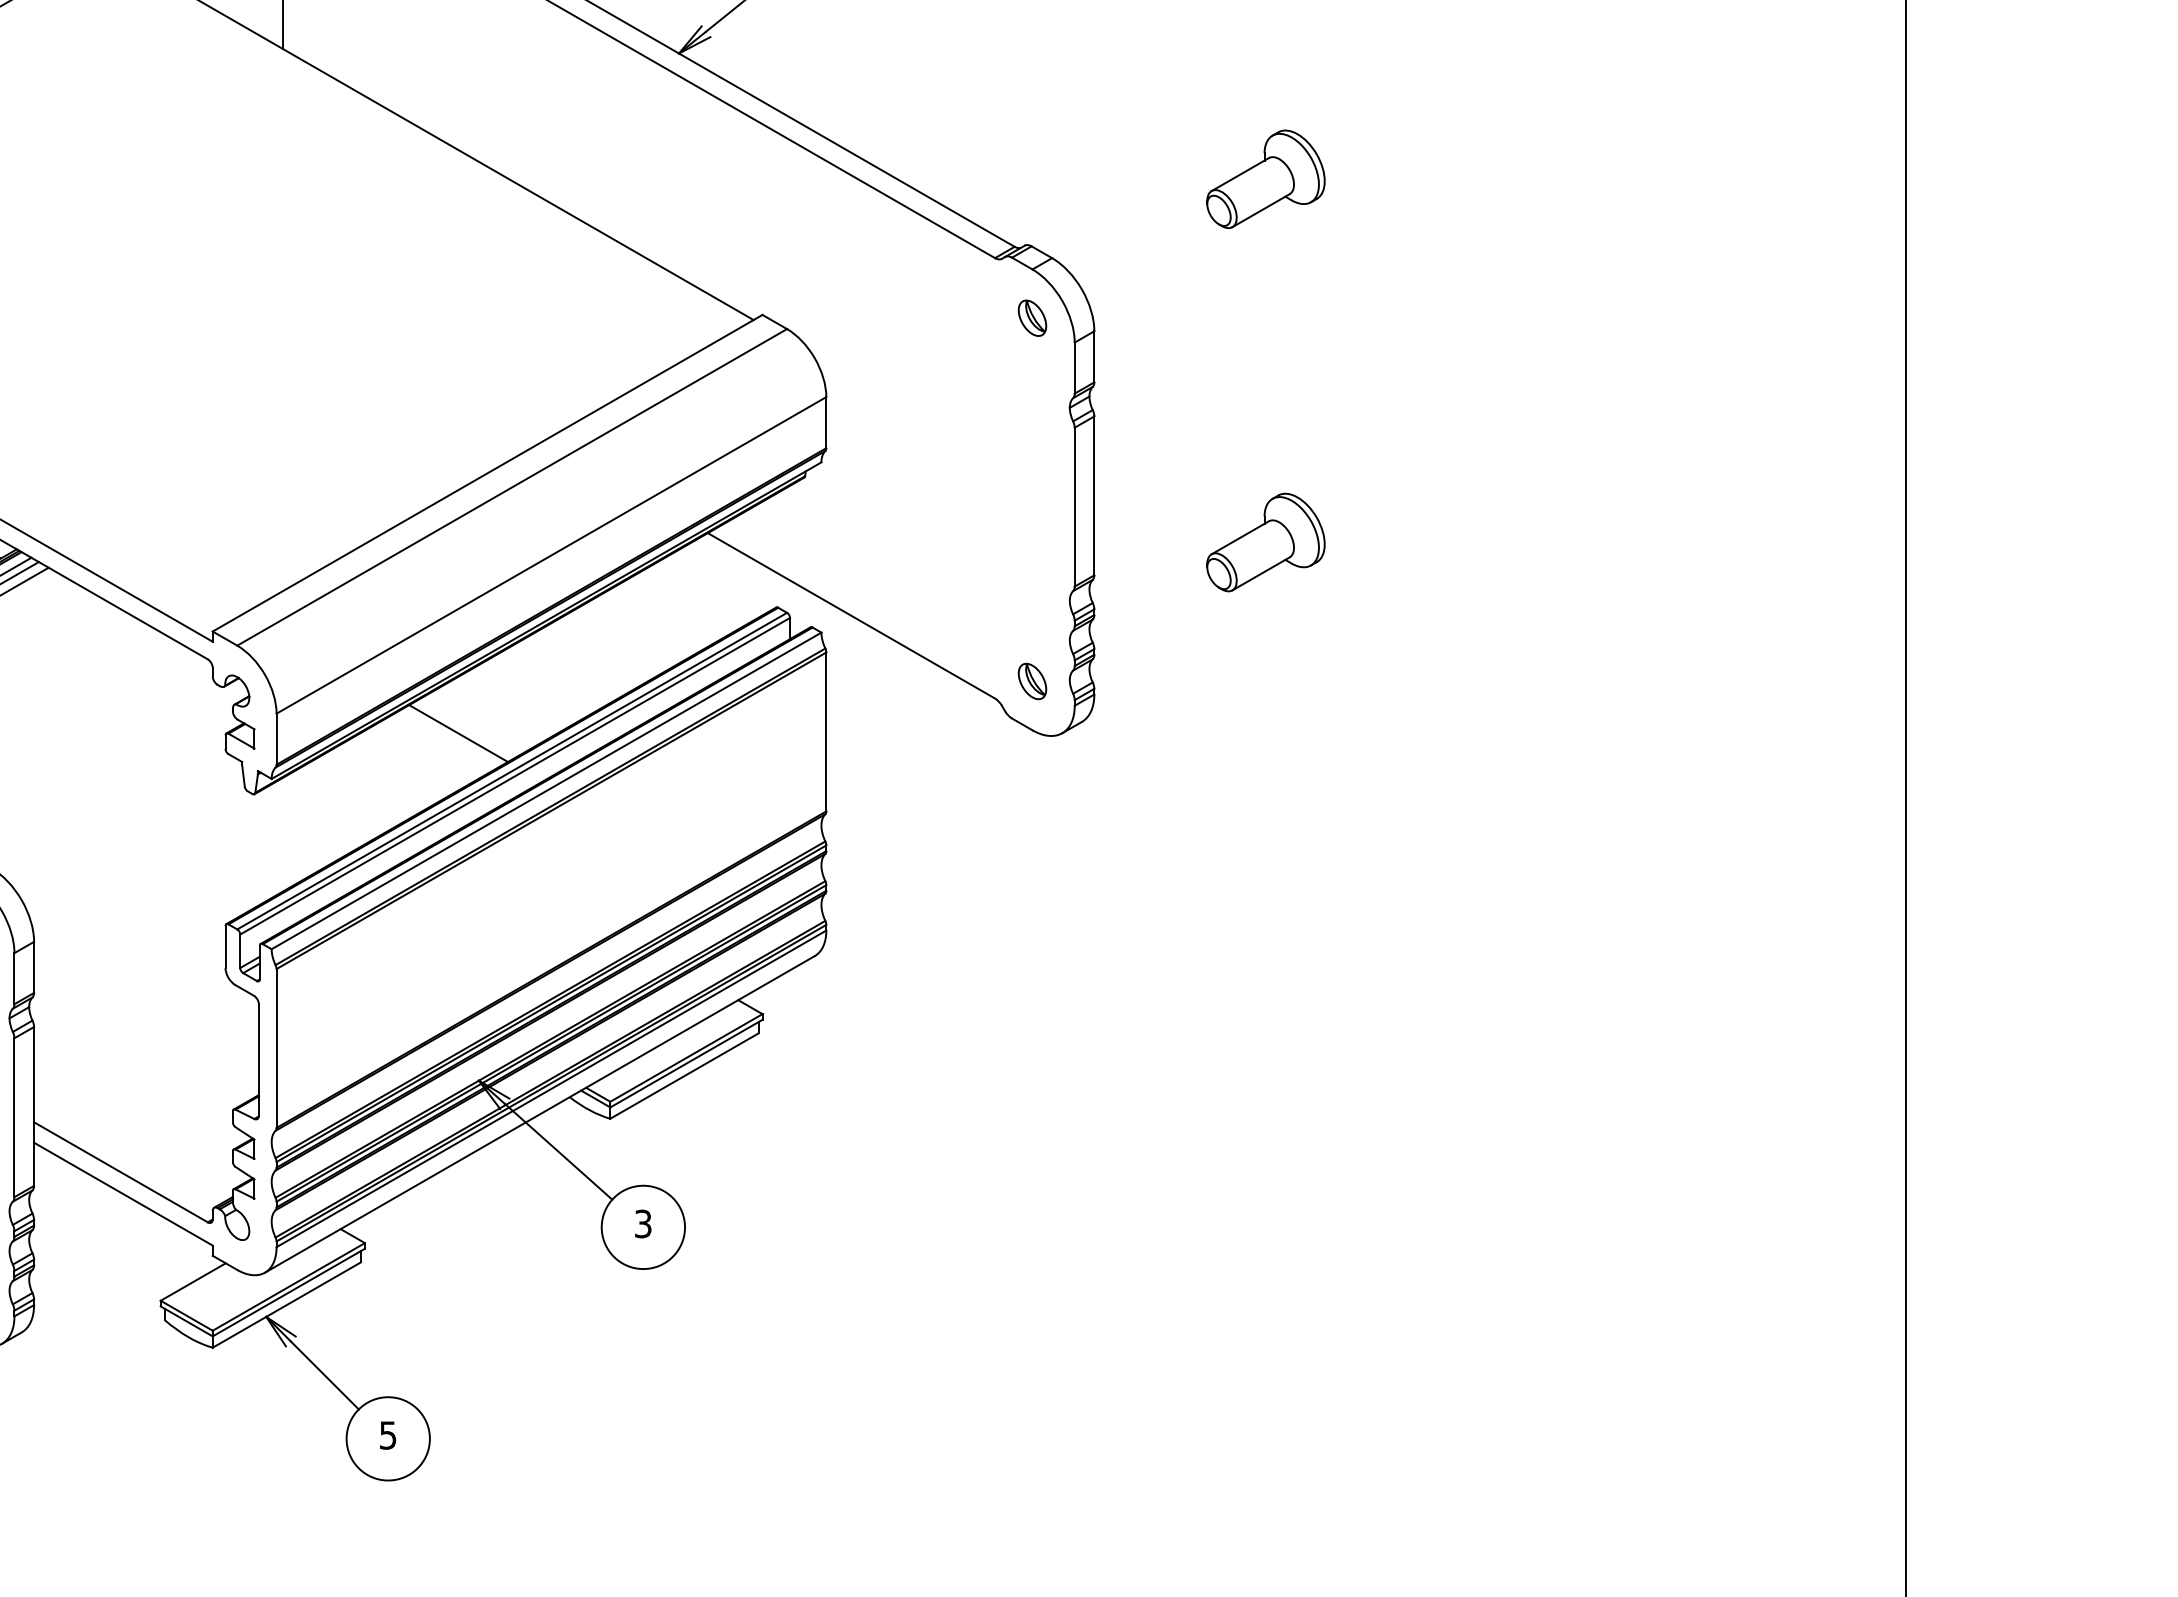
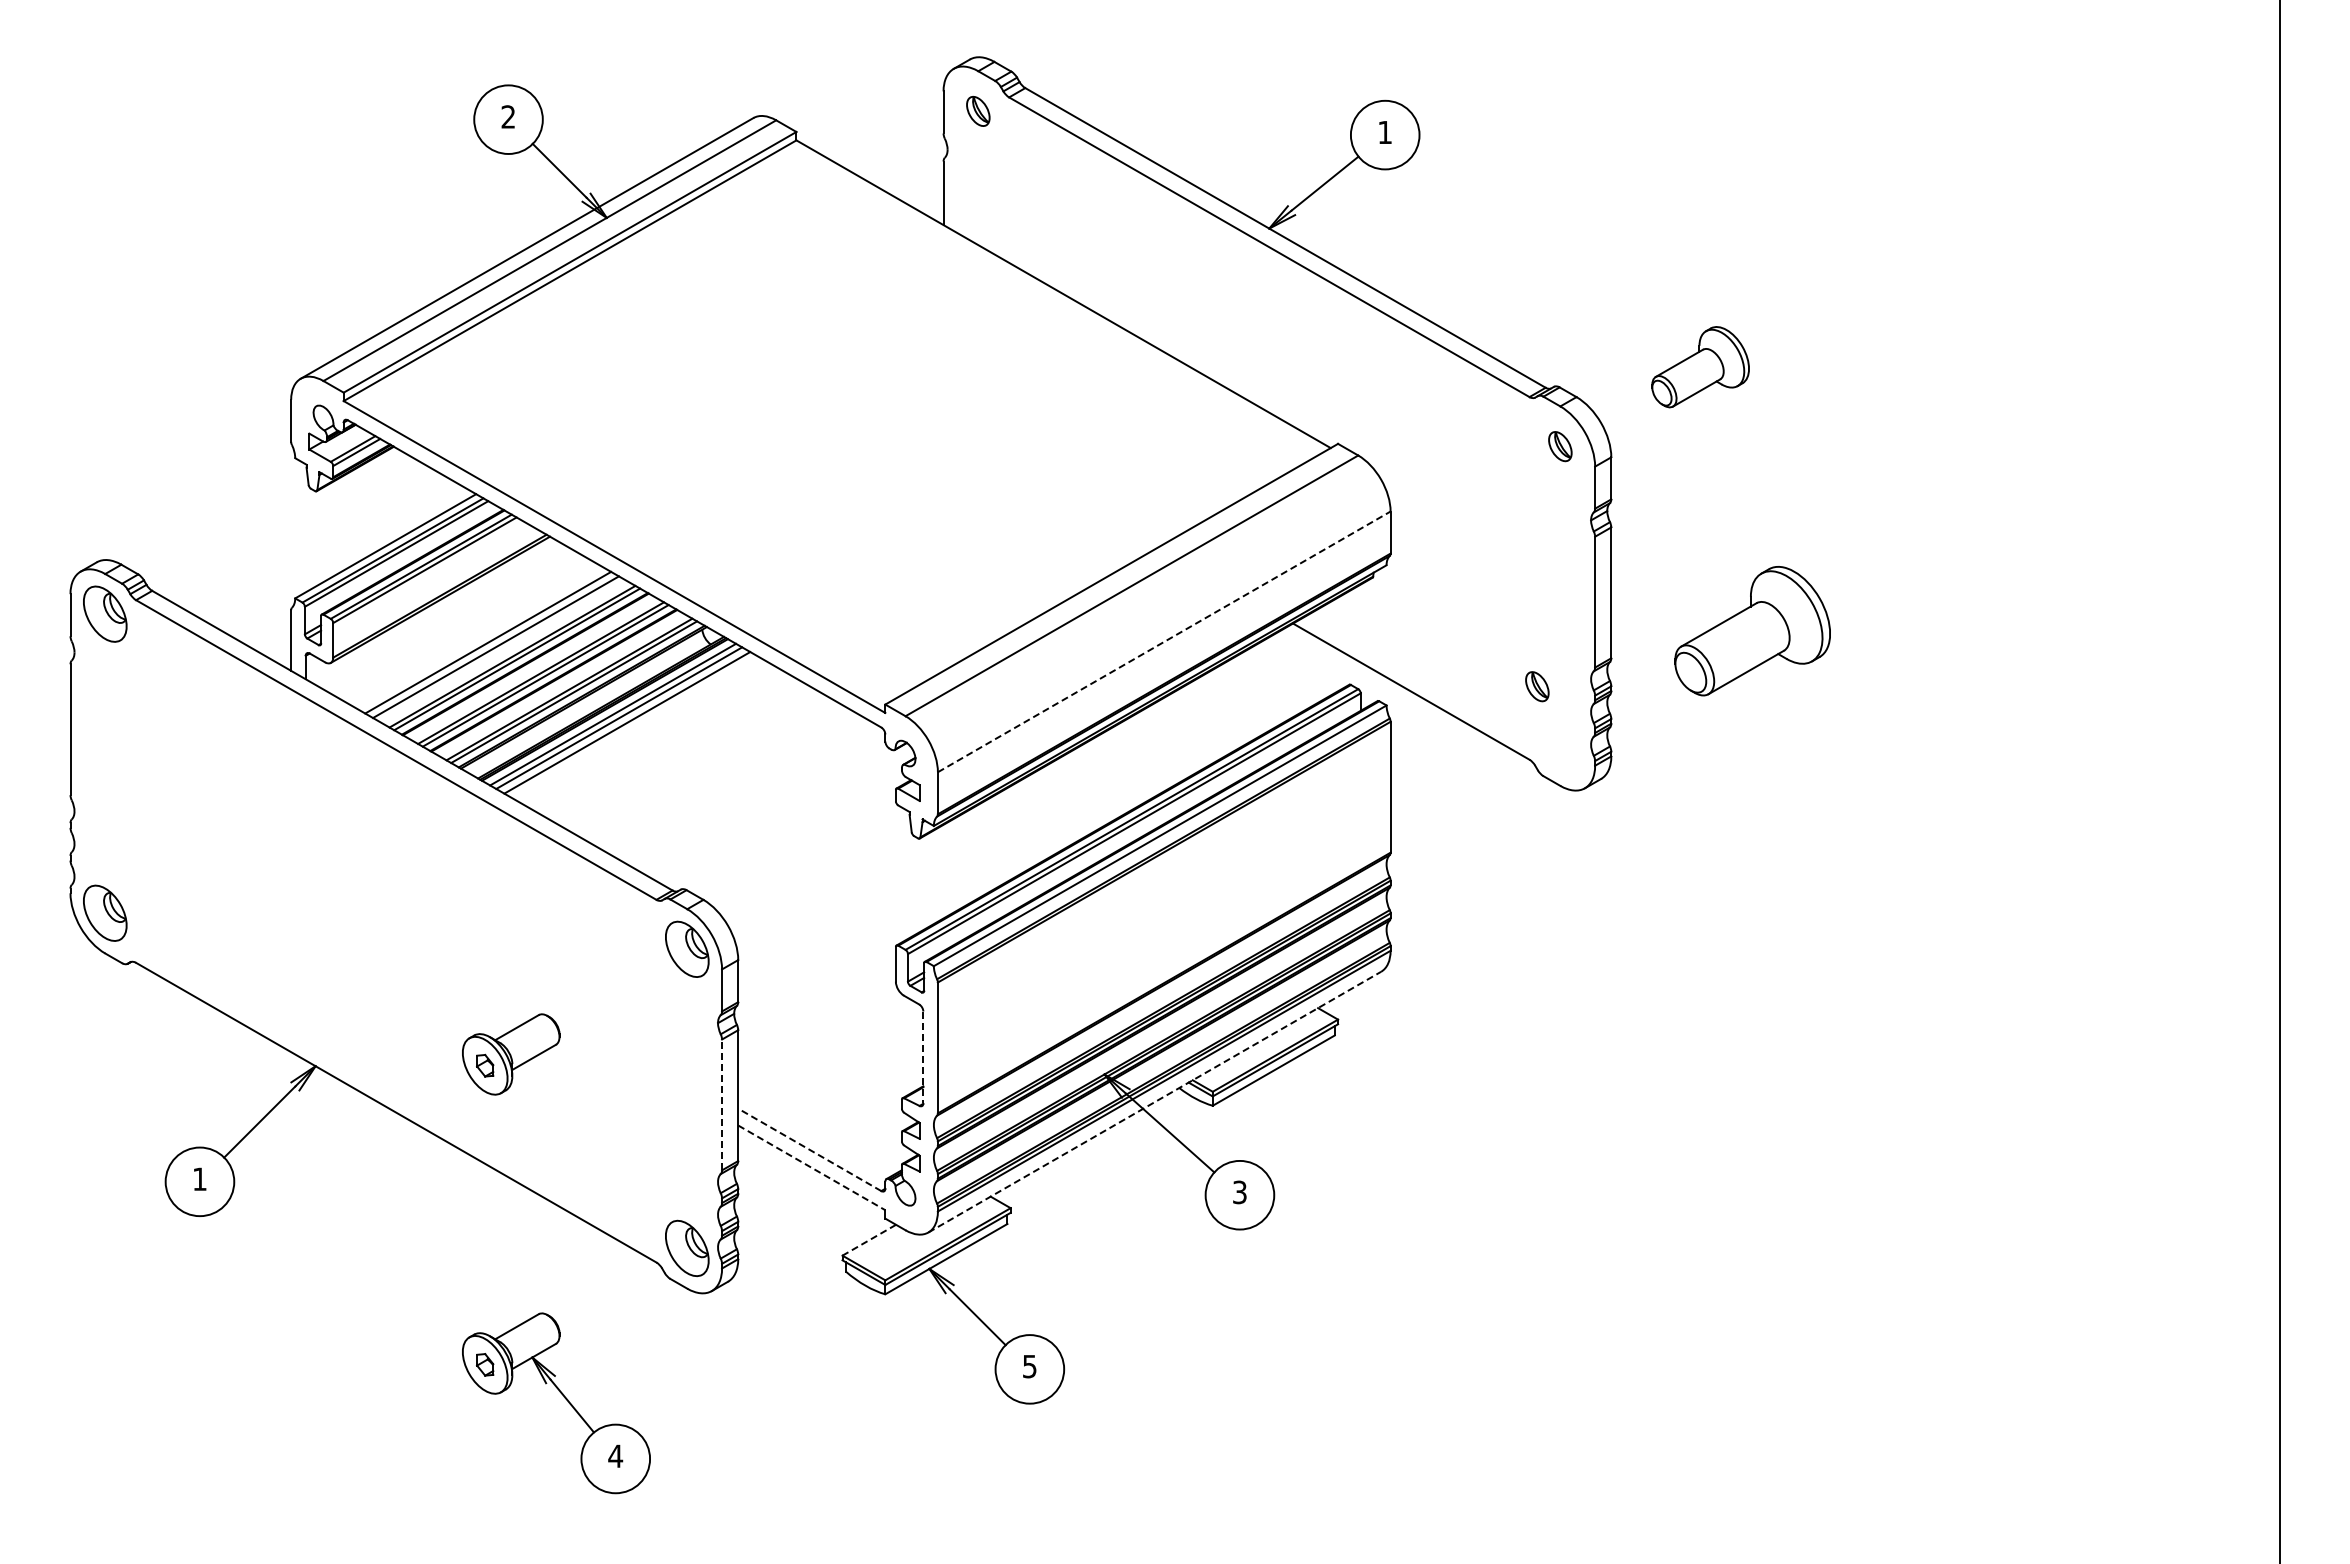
part: (1265, 179) -> (1700, 367), moved
part: (1265, 542) -> (1752, 631), size x1.6
line: (551, 554) -> (1164, 641), solid -> dashed
part: (1032, 681) -> (1537, 686), moved
line: (458, 733) -> (1087, 788), removed
line: (259, 1060) -> (923, 1057), solid -> dashed
line: (540, 1113) -> (1155, 1101), solid -> dashed
line: (14, 1117) -> (722, 1104), solid -> dashed
line: (120, 1171) -> (809, 1149), solid -> dashed
line: (123, 1193) -> (811, 1167), solid -> dashed
line: (193, 1282) -> (869, 1240), solid -> dashed

